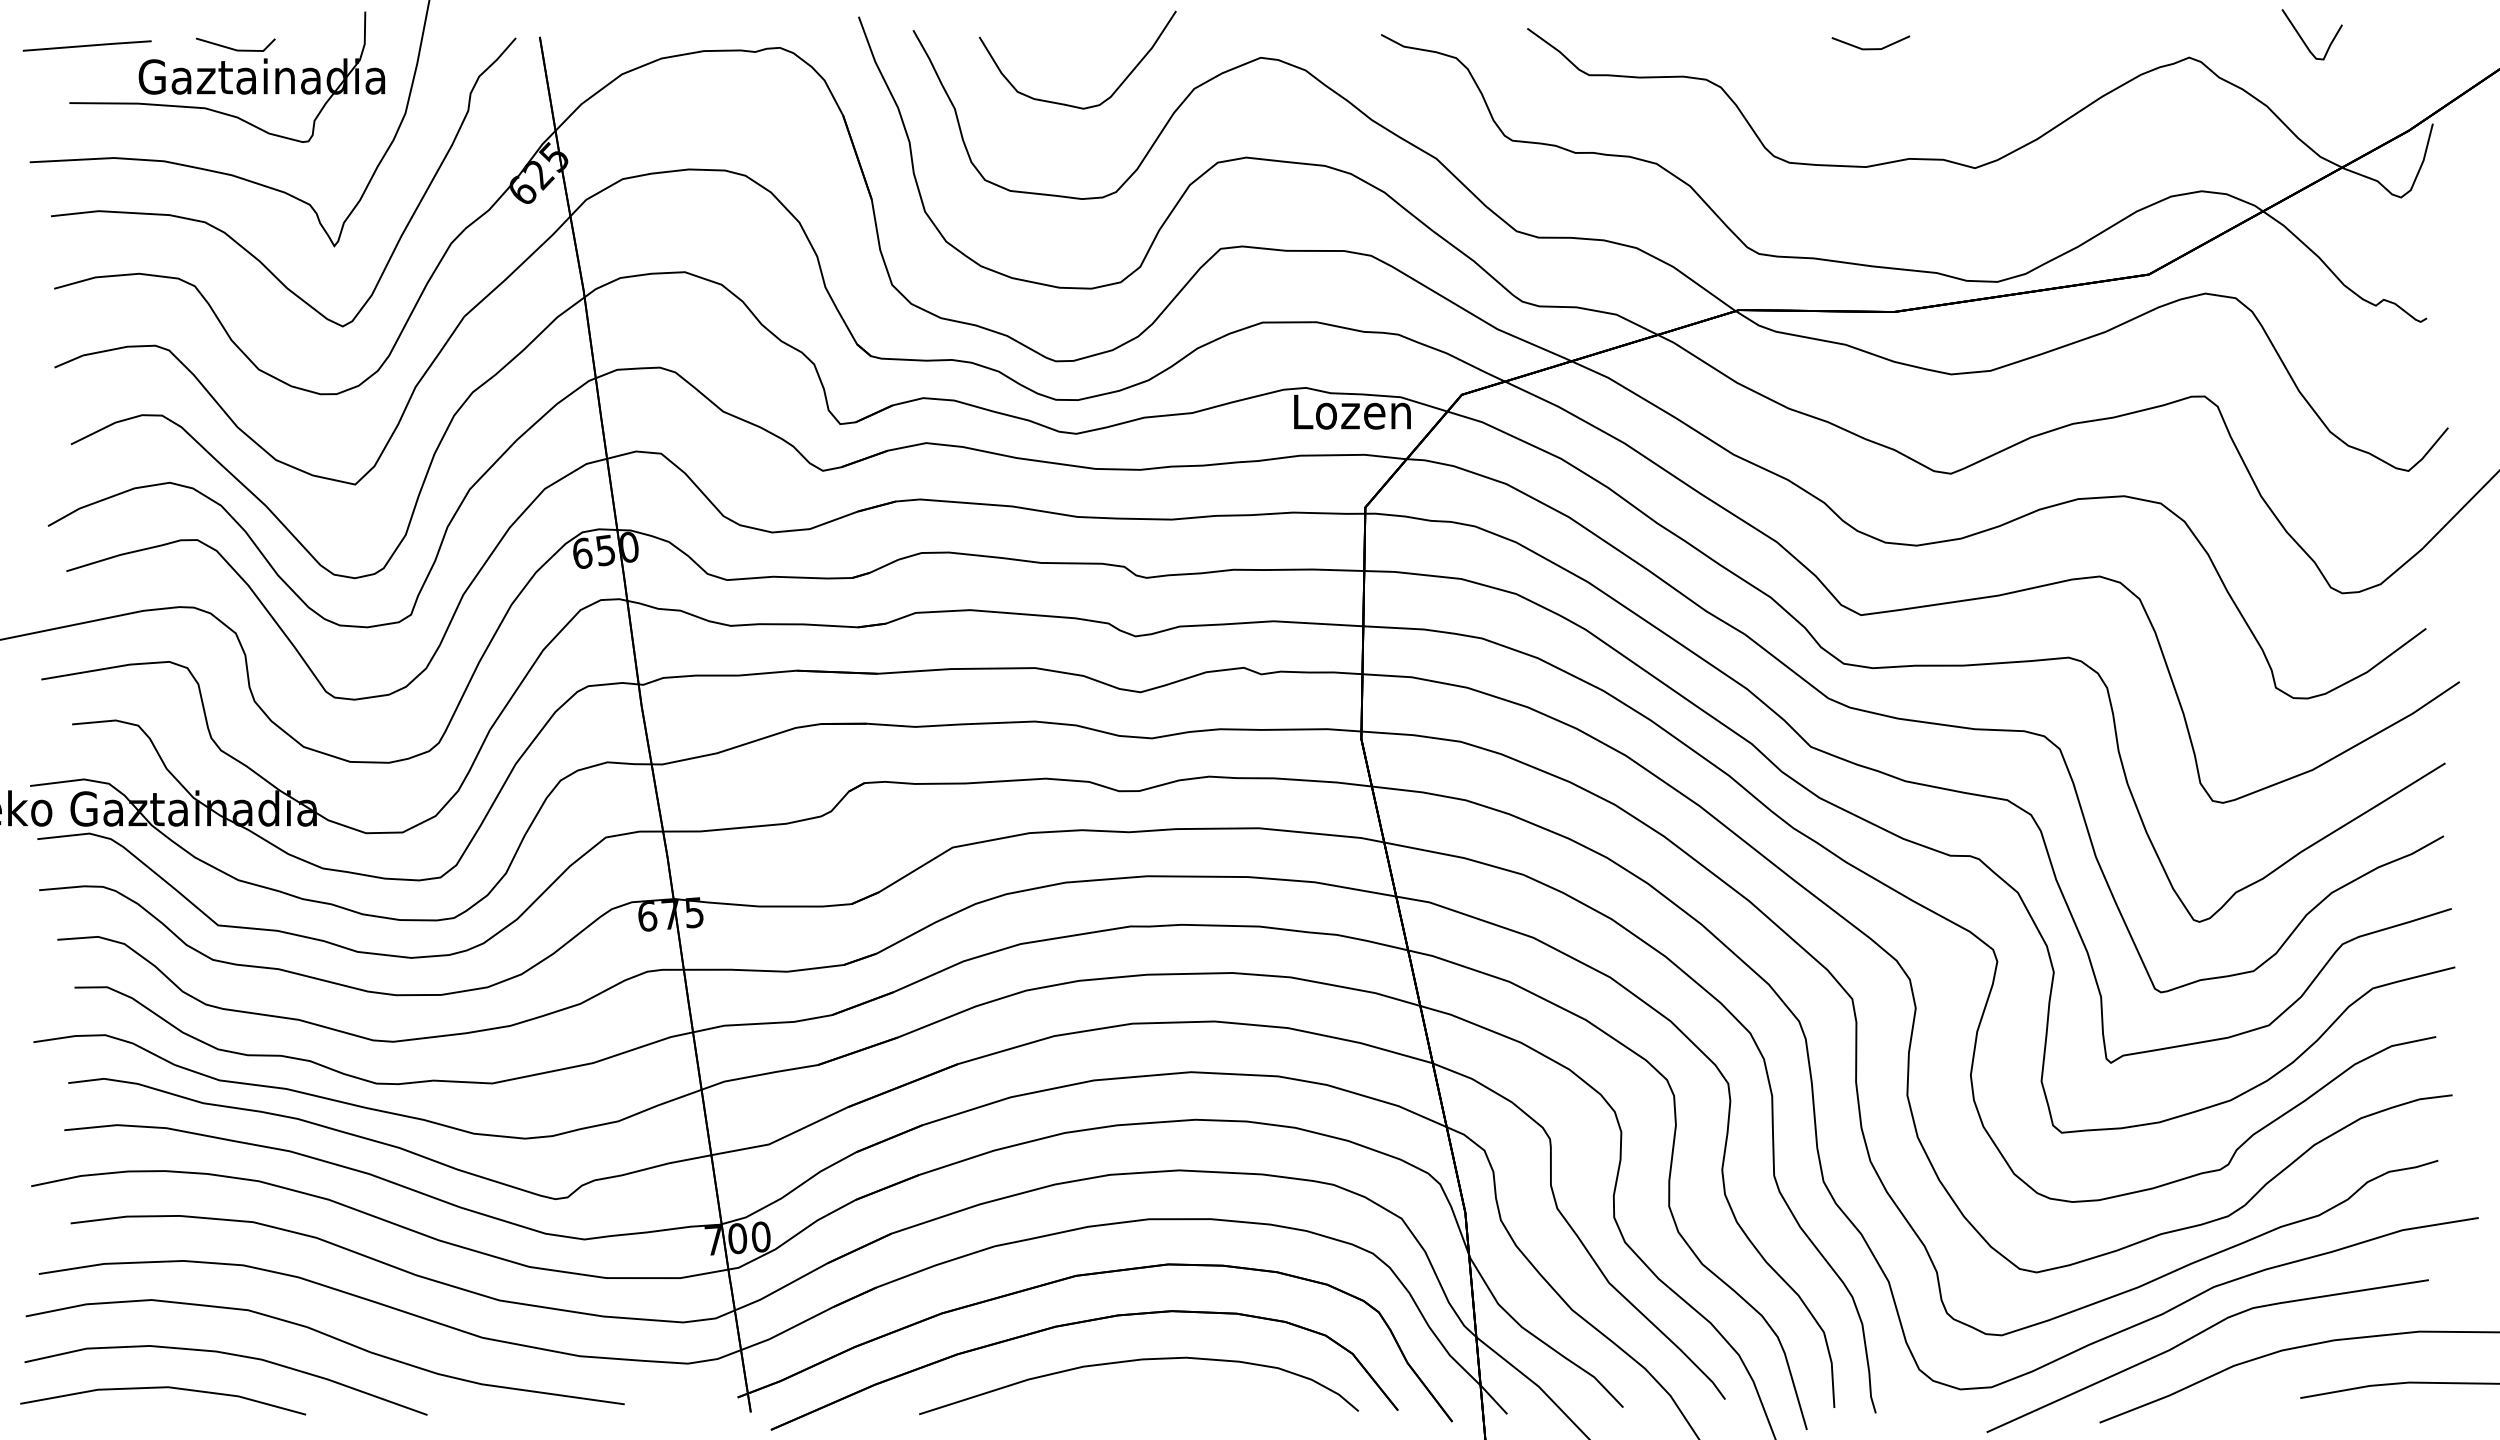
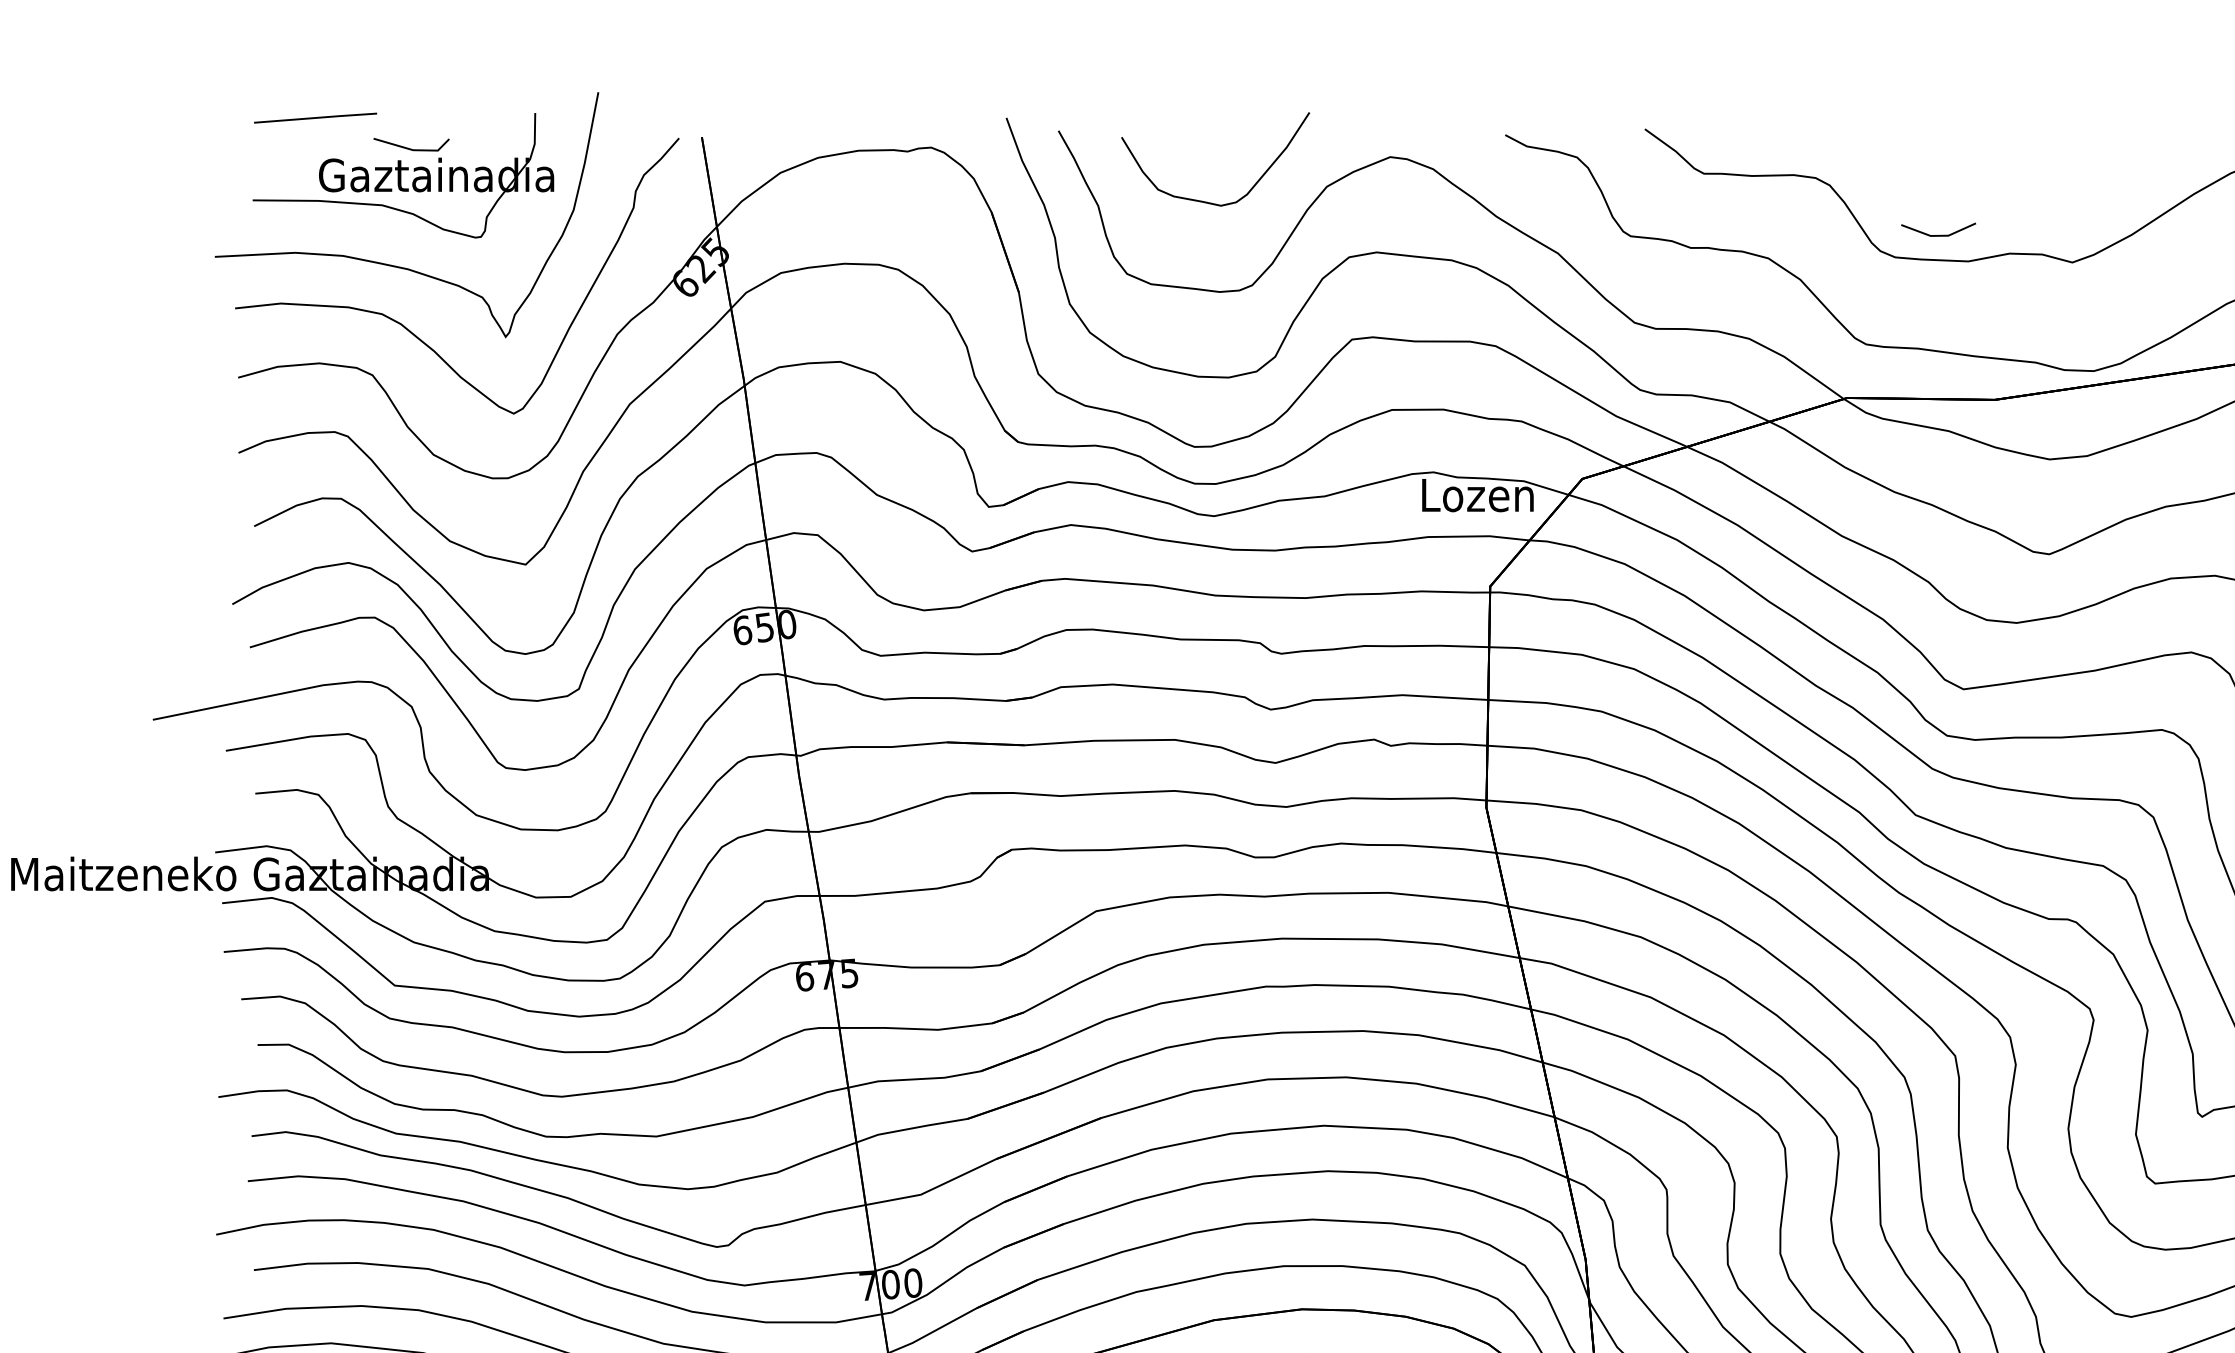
line: (86, 45) -> (314, 117), moved
line: (1870, 48) -> (1938, 235), moved

